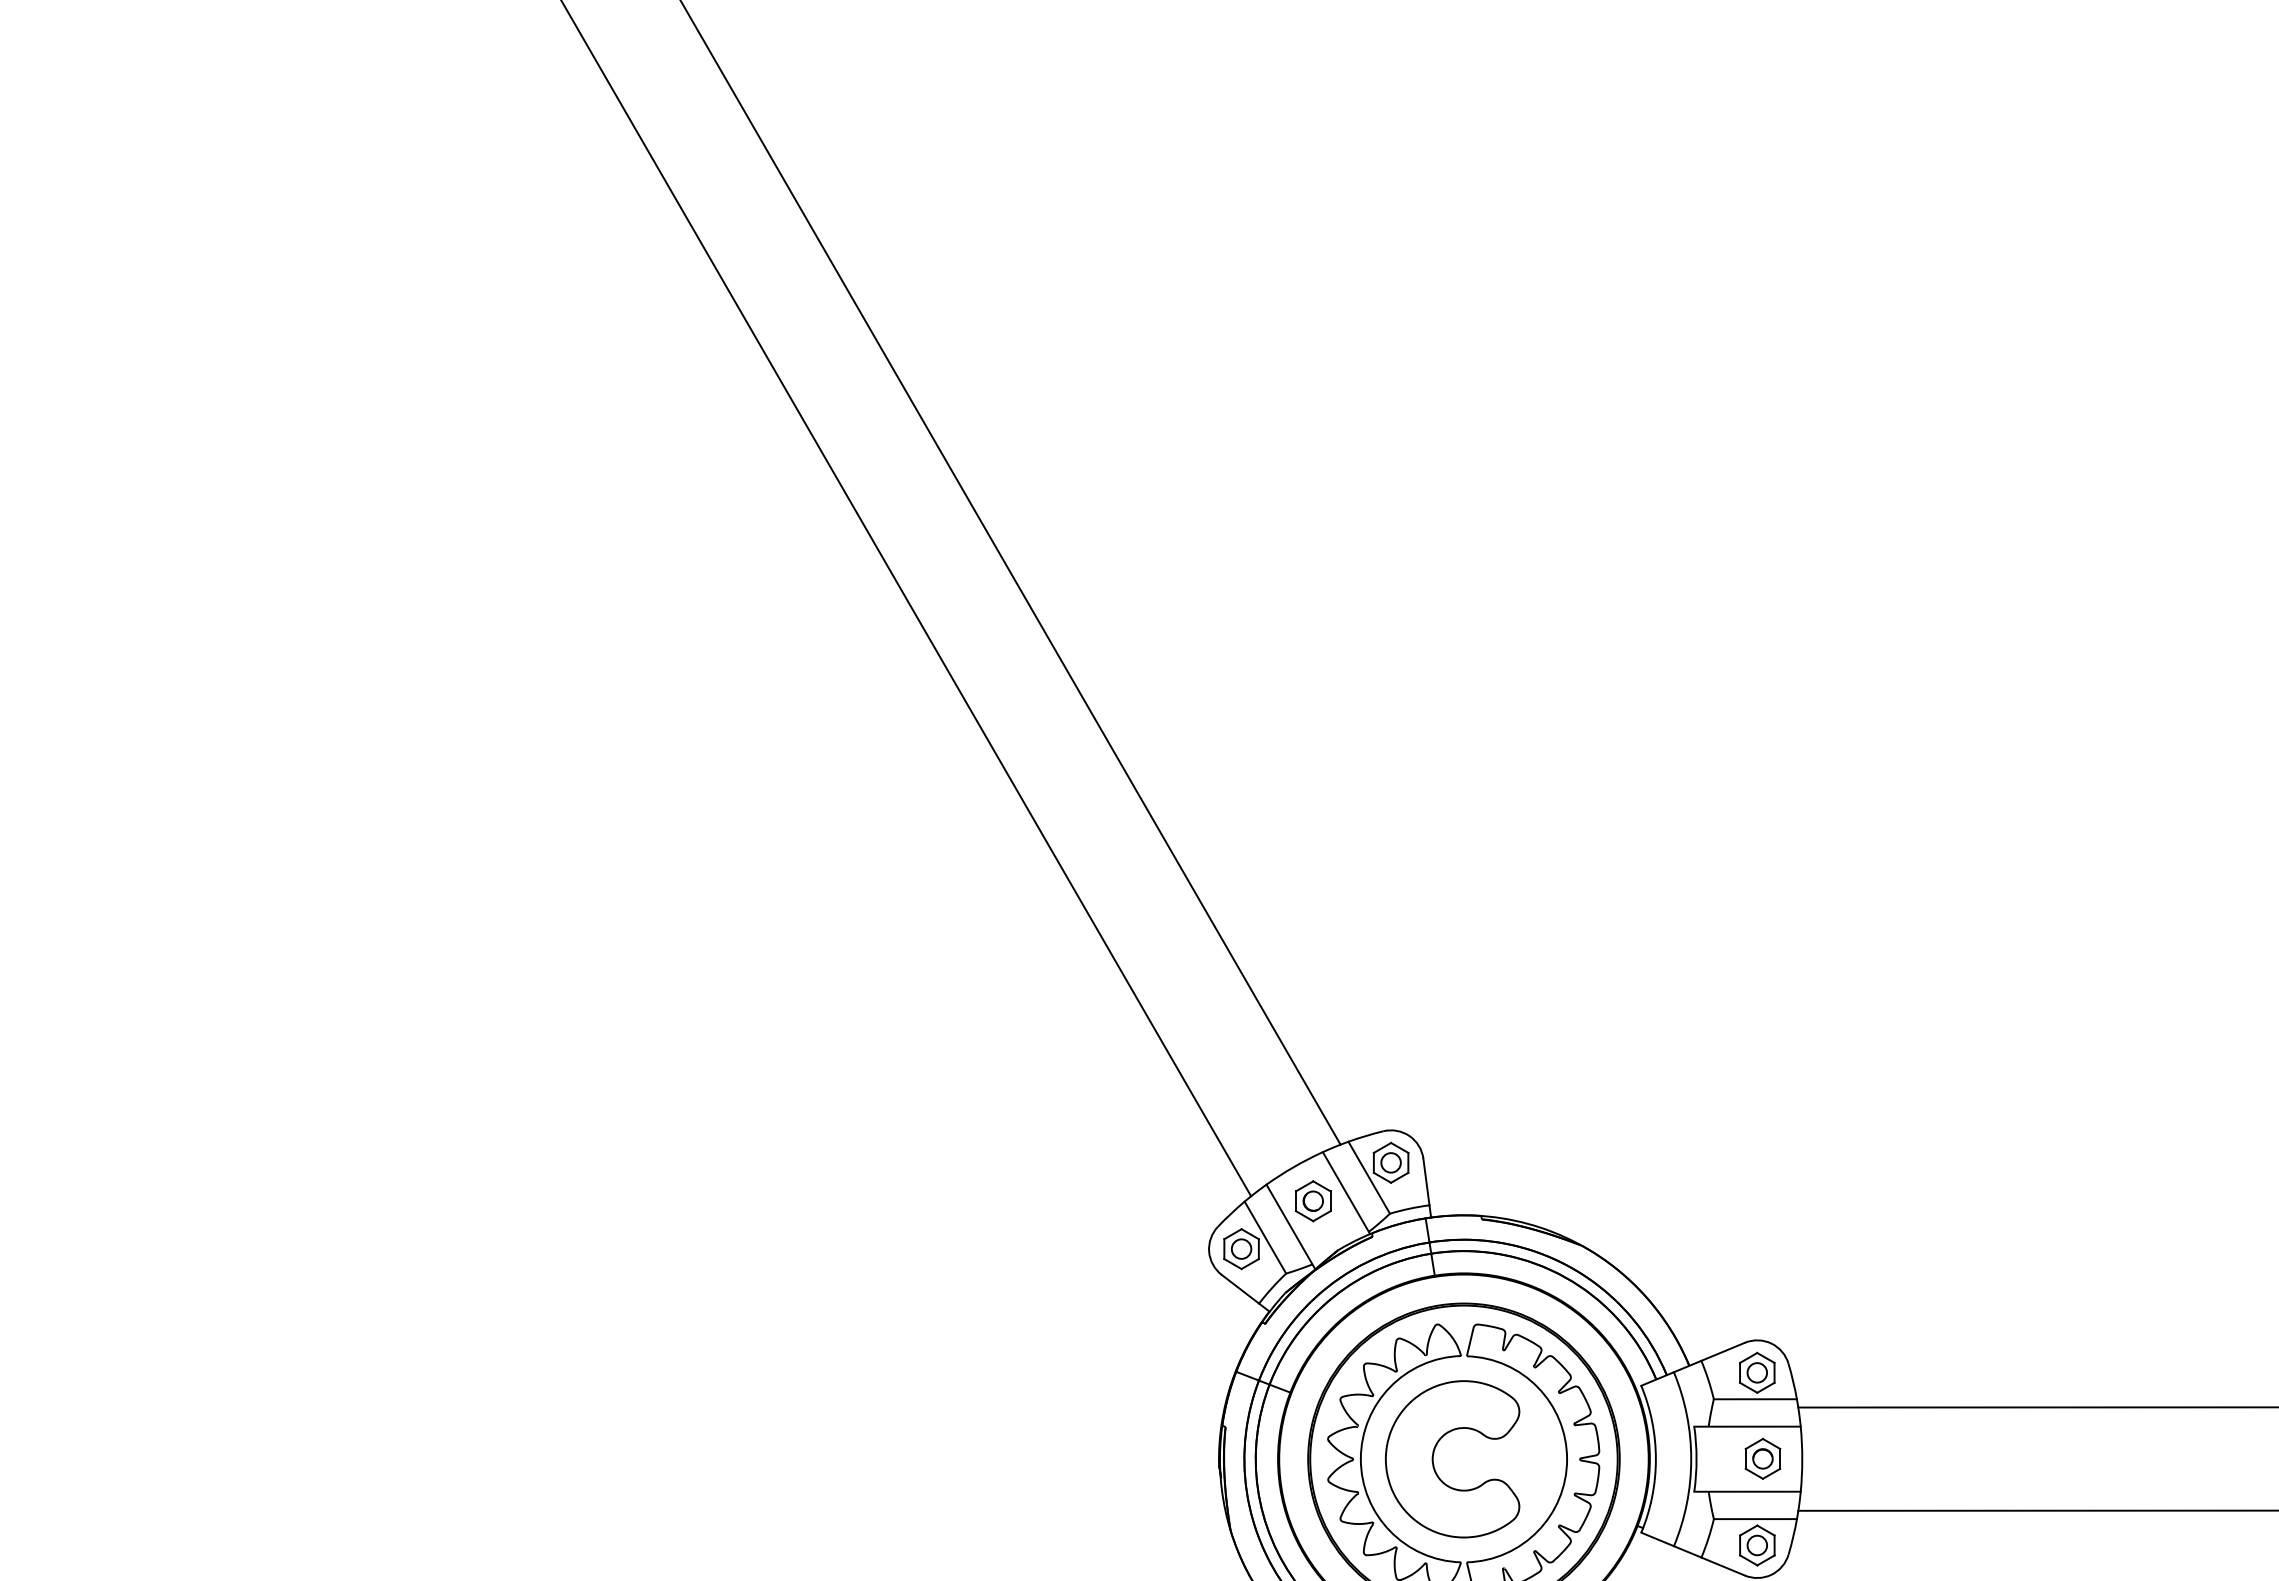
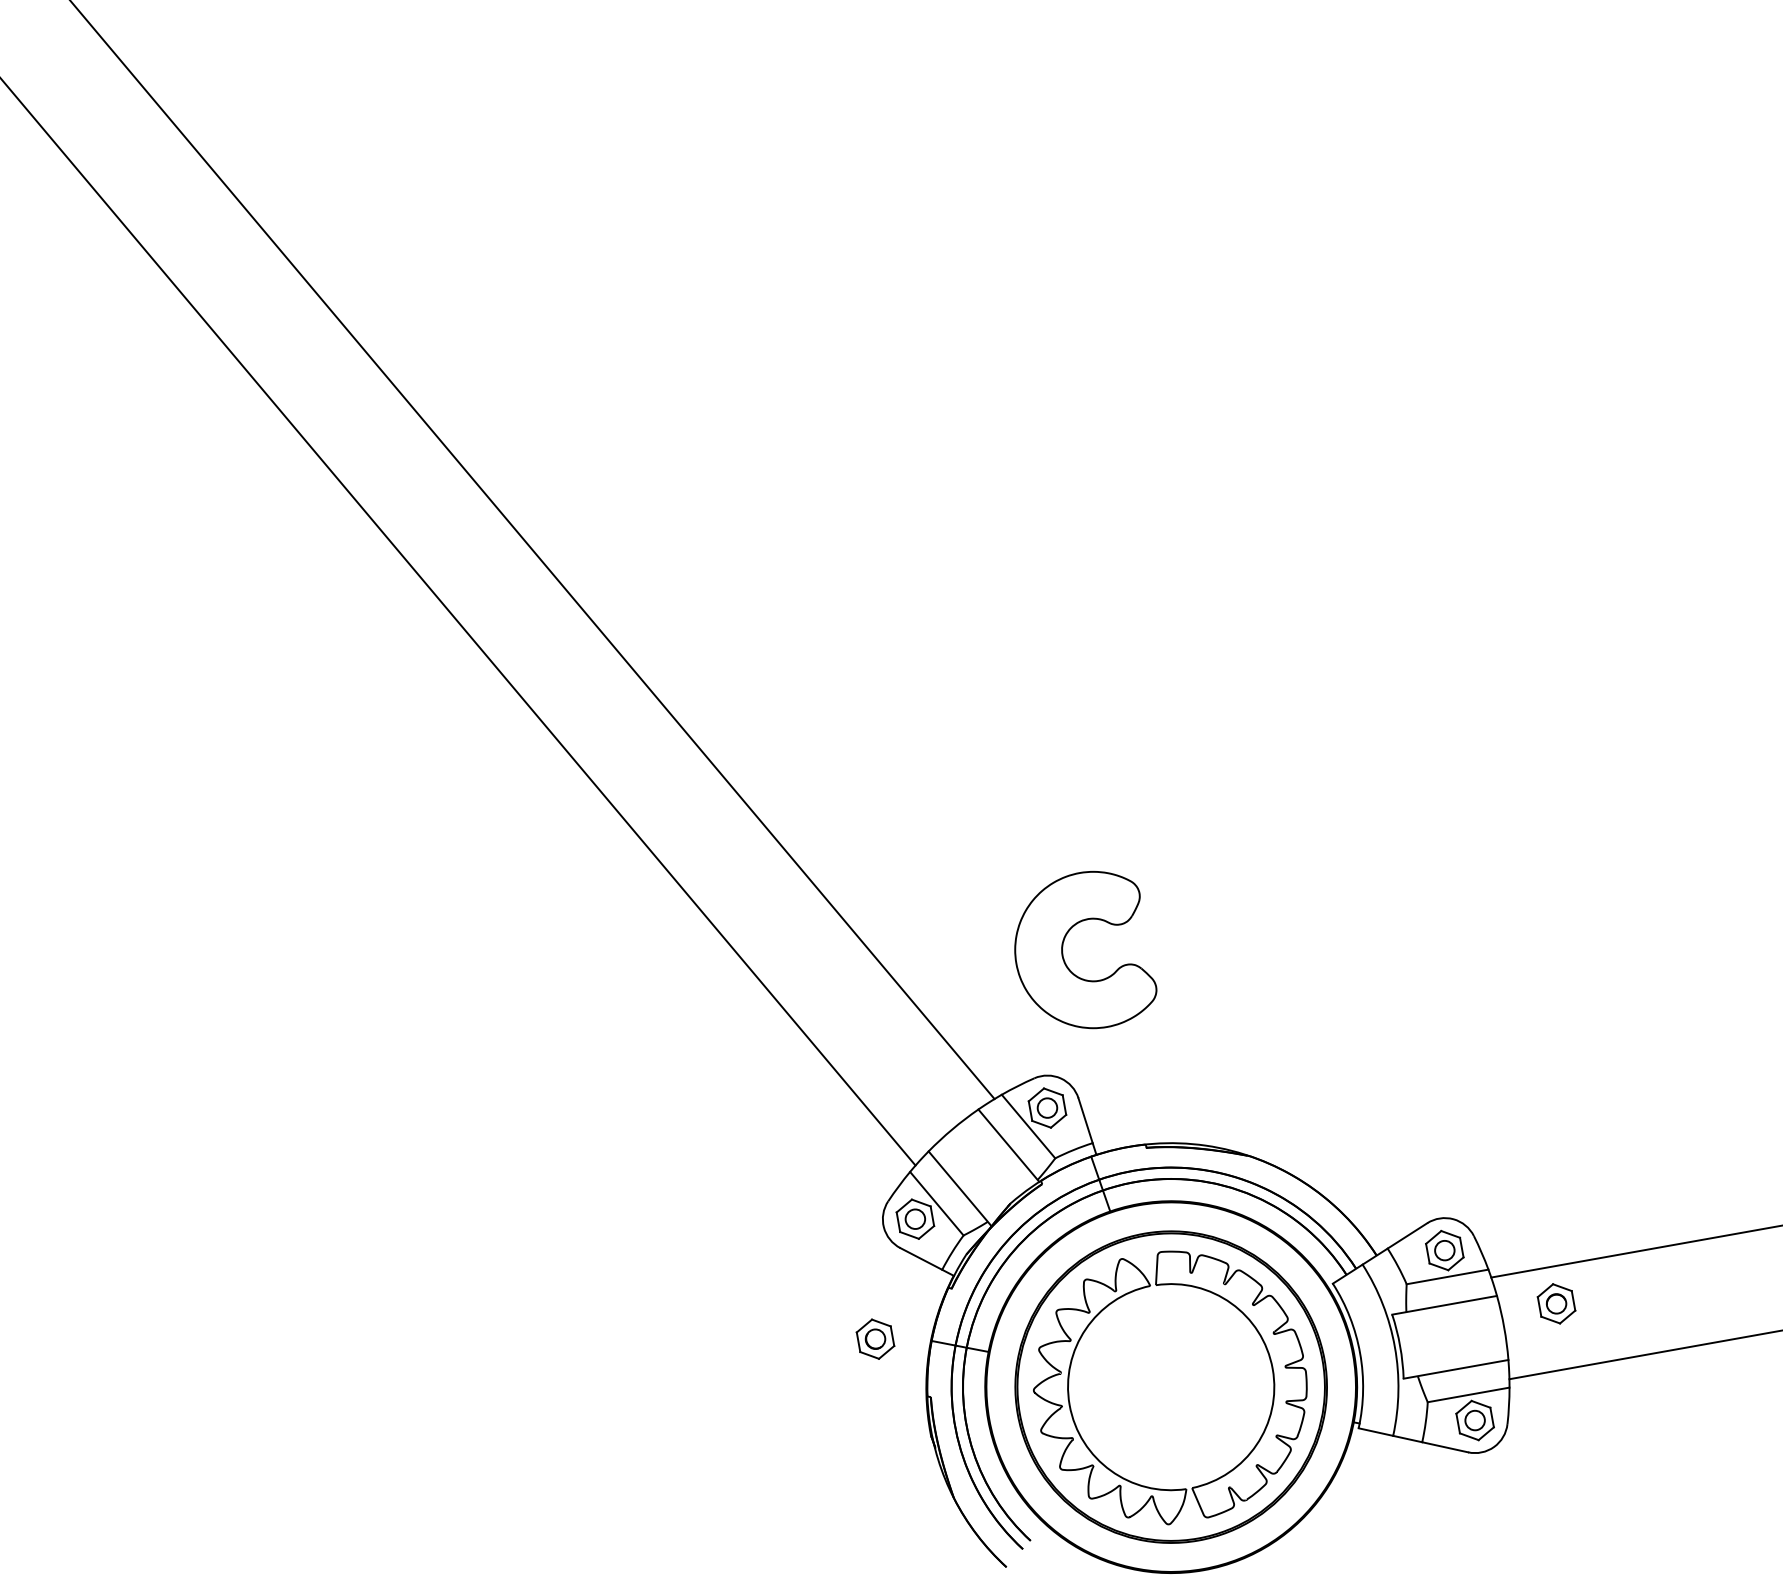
part: (1313, 1201) -> (875, 1339), moved
part: (1762, 1458) -> (1556, 1303), moved
part: (1434, 1464) -> (1065, 960), moved

